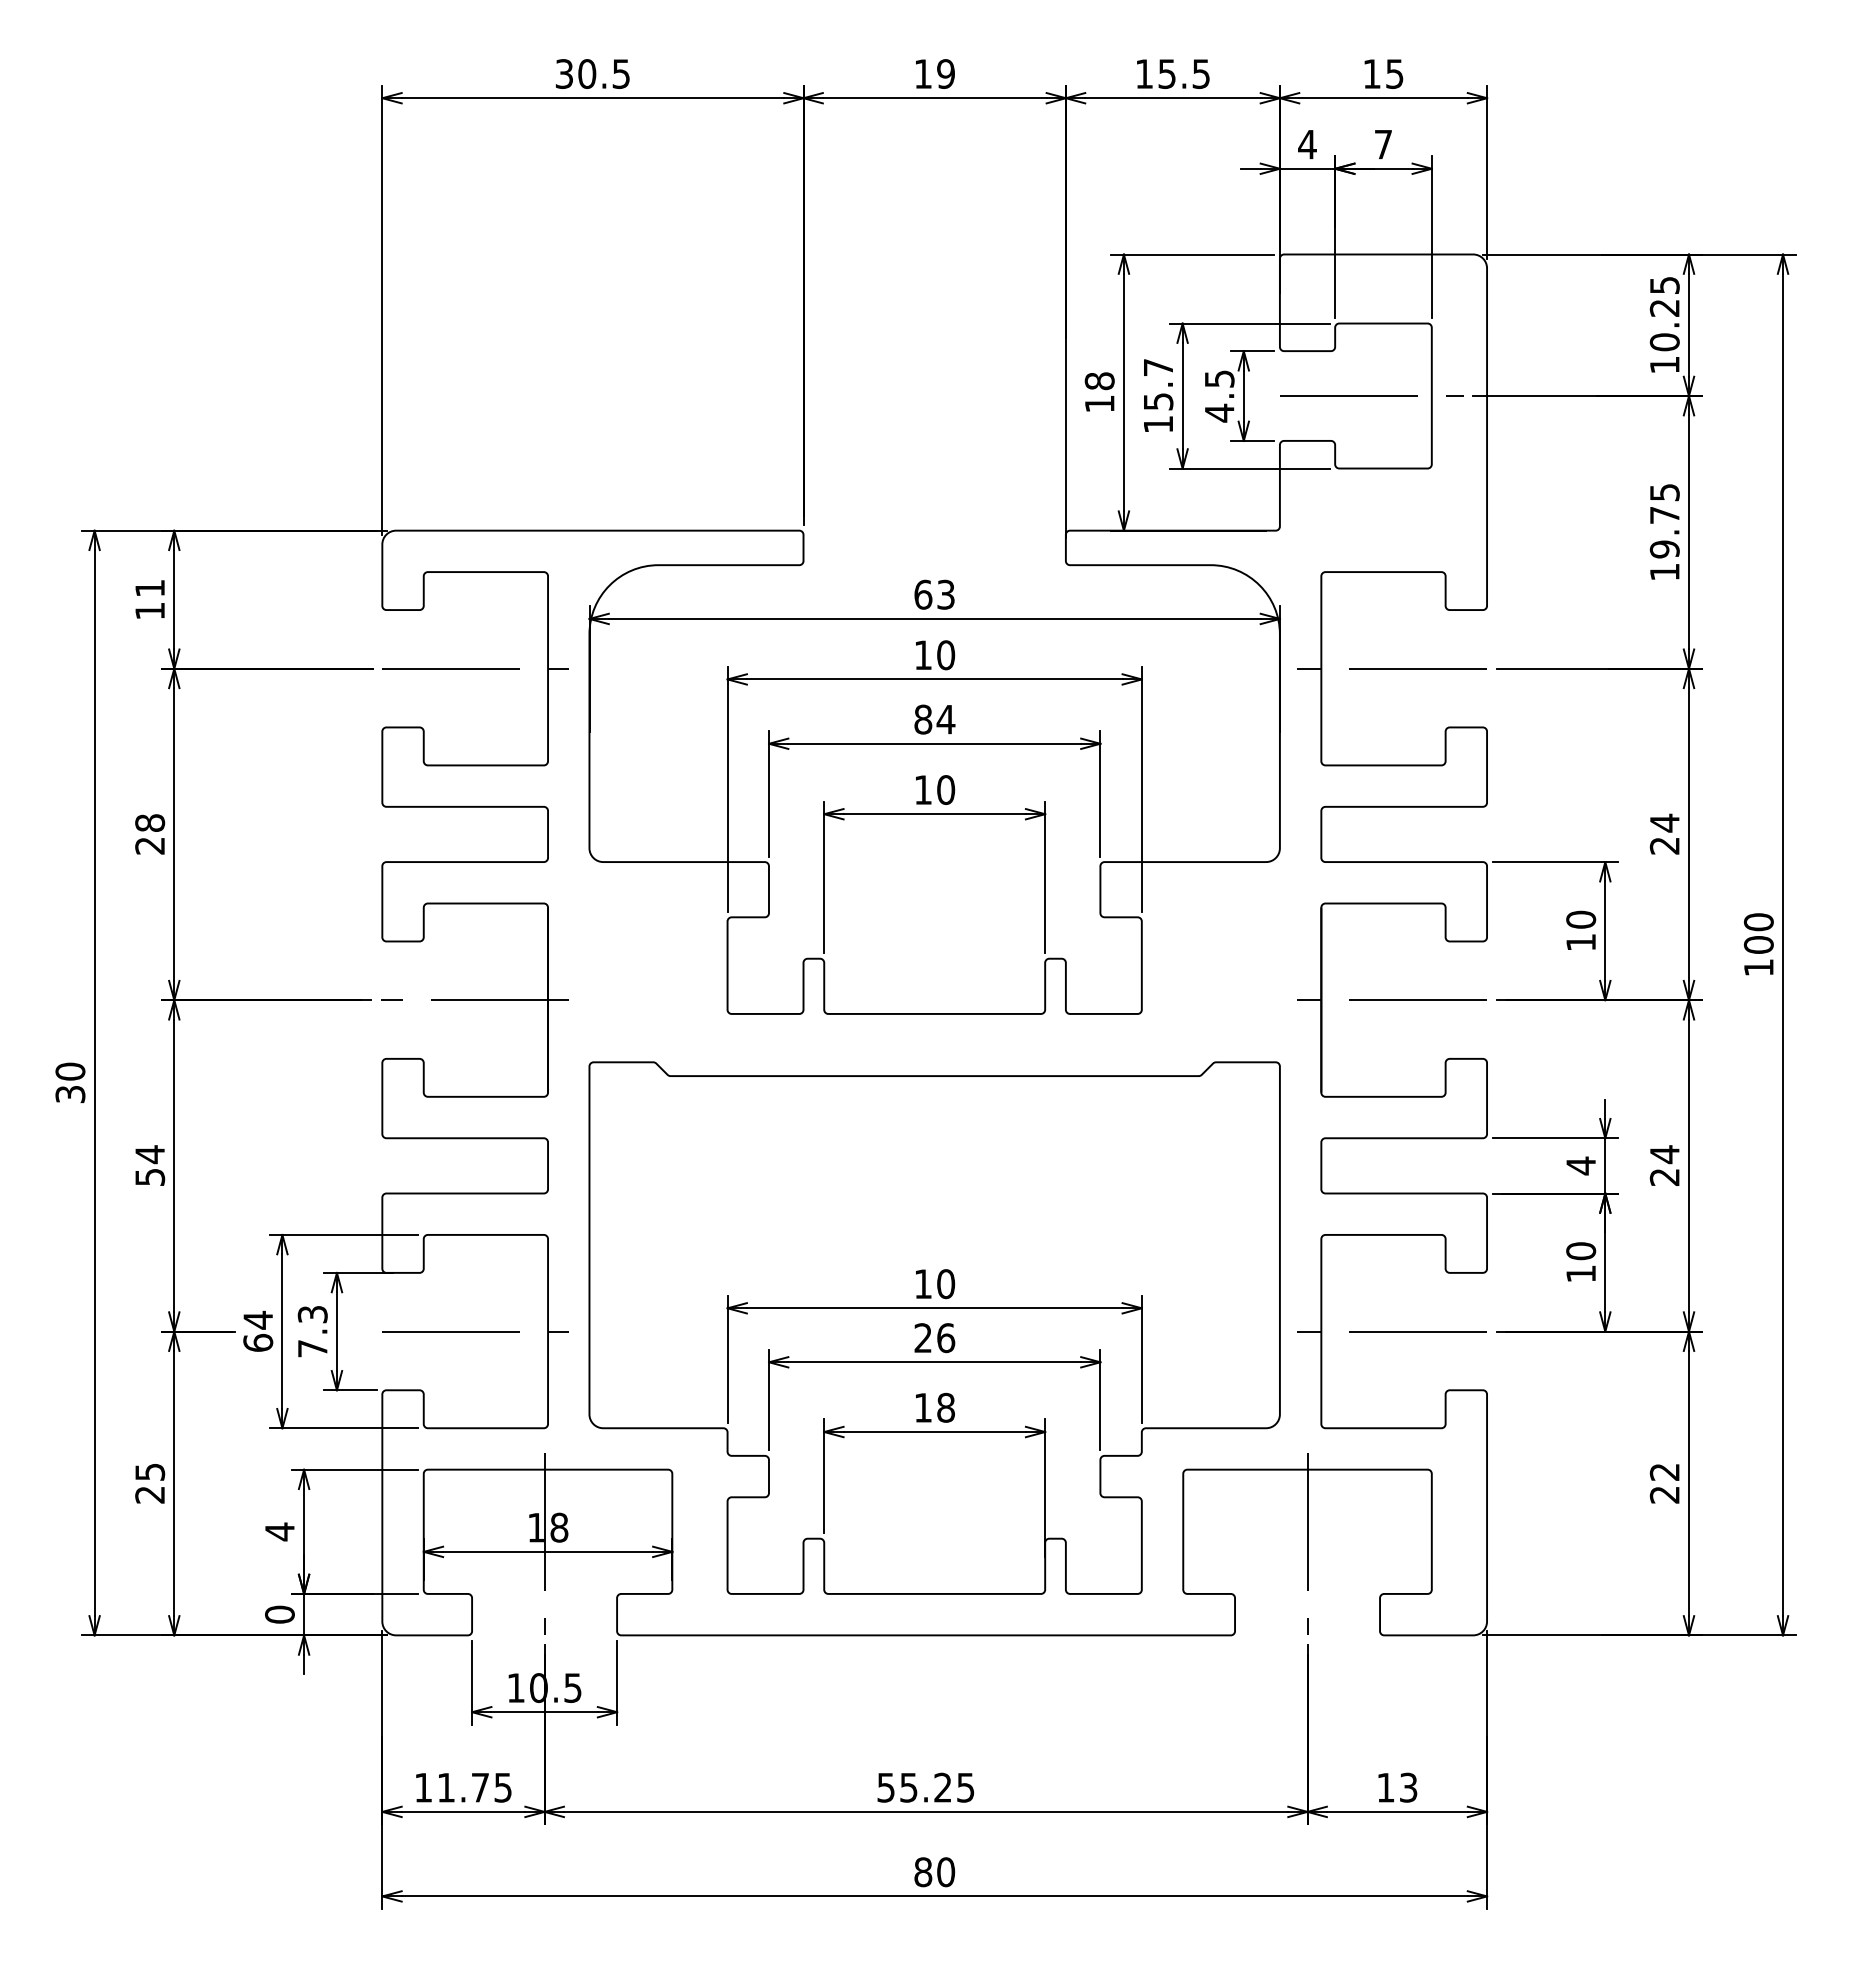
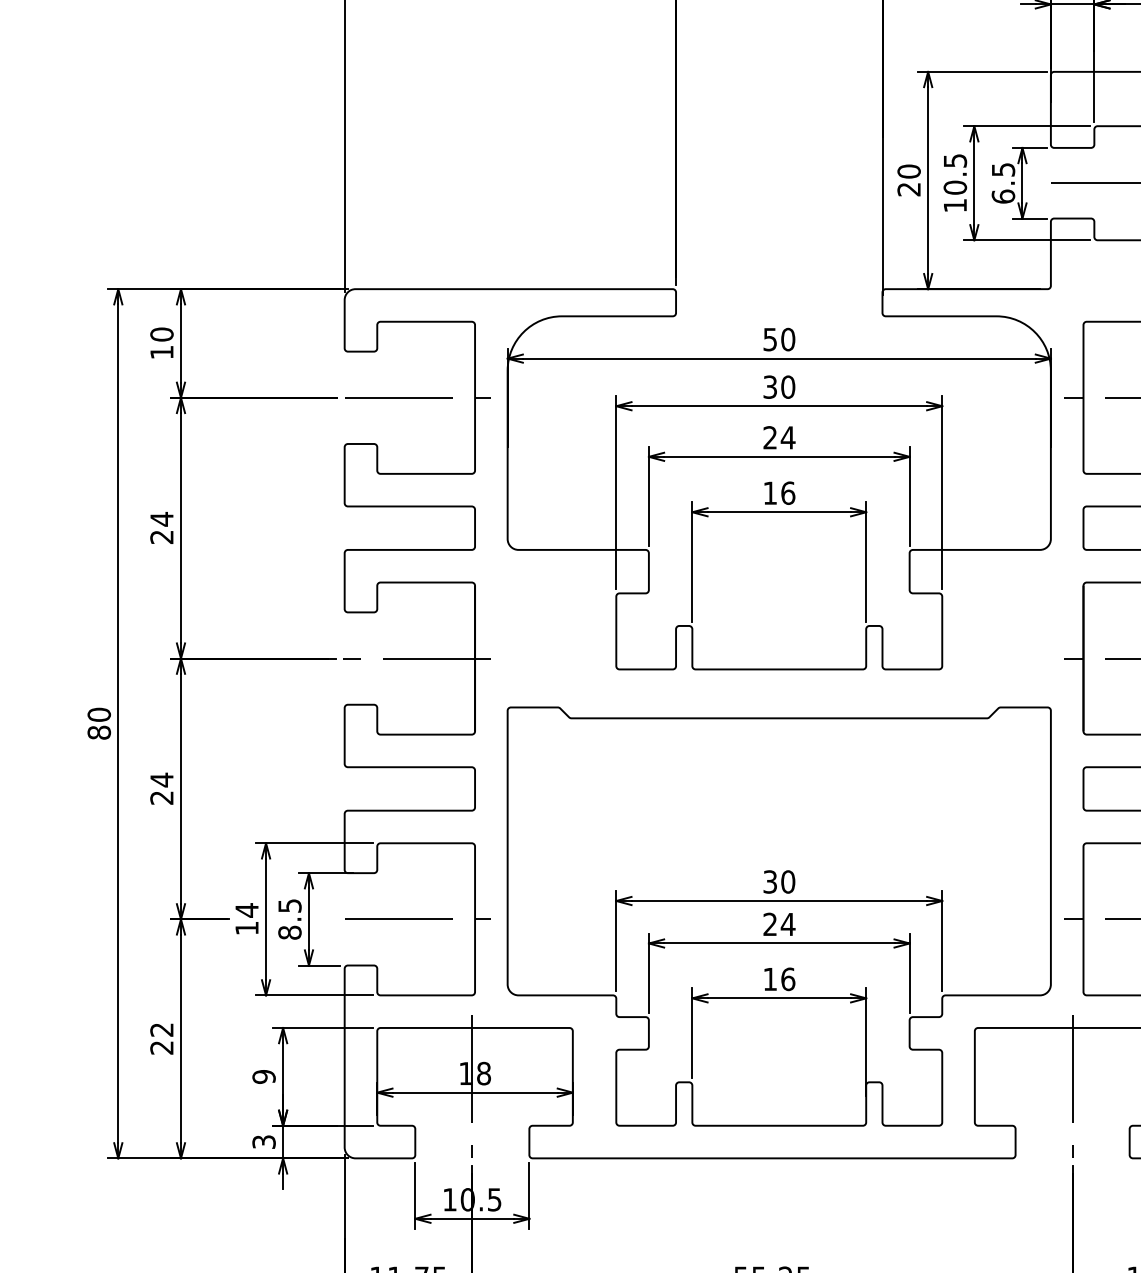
text: (1158, 384) -> (955, 174), 15.7 -> 10.5
text: (1099, 392) -> (908, 180), 18 -> 20
text: (1219, 412) -> (1003, 196), 4.5 -> 6.5
text: (150, 588) -> (162, 334), 11 -> 10
text: (934, 594) -> (779, 339), 63 -> 50
text: (922, 655) -> (769, 387), 10 -> 30
text: (923, 719) -> (770, 437), 84 -> 24
text: (946, 789) -> (788, 492), 10 -> 16
text: (150, 822) -> (162, 518), 28 -> 24
text: (70, 1094) -> (99, 732), 30 -> 80
text: (150, 1177) -> (162, 798), 54 -> 24
text: (922, 1284) -> (769, 882), 10 -> 30
text: (312, 1331) -> (289, 919), 7.3 -> 8.5
text: (945, 1338) -> (787, 924), 26 -> 24
text: (258, 1342) -> (247, 927), 64 -> 14
text: (946, 1407) -> (788, 979), 18 -> 16
text: (150, 1471) -> (162, 1029), 25 -> 22
text: (279, 1531) -> (263, 1076), 4 -> 9
text: (279, 1614) -> (263, 1141), 0 -> 3

